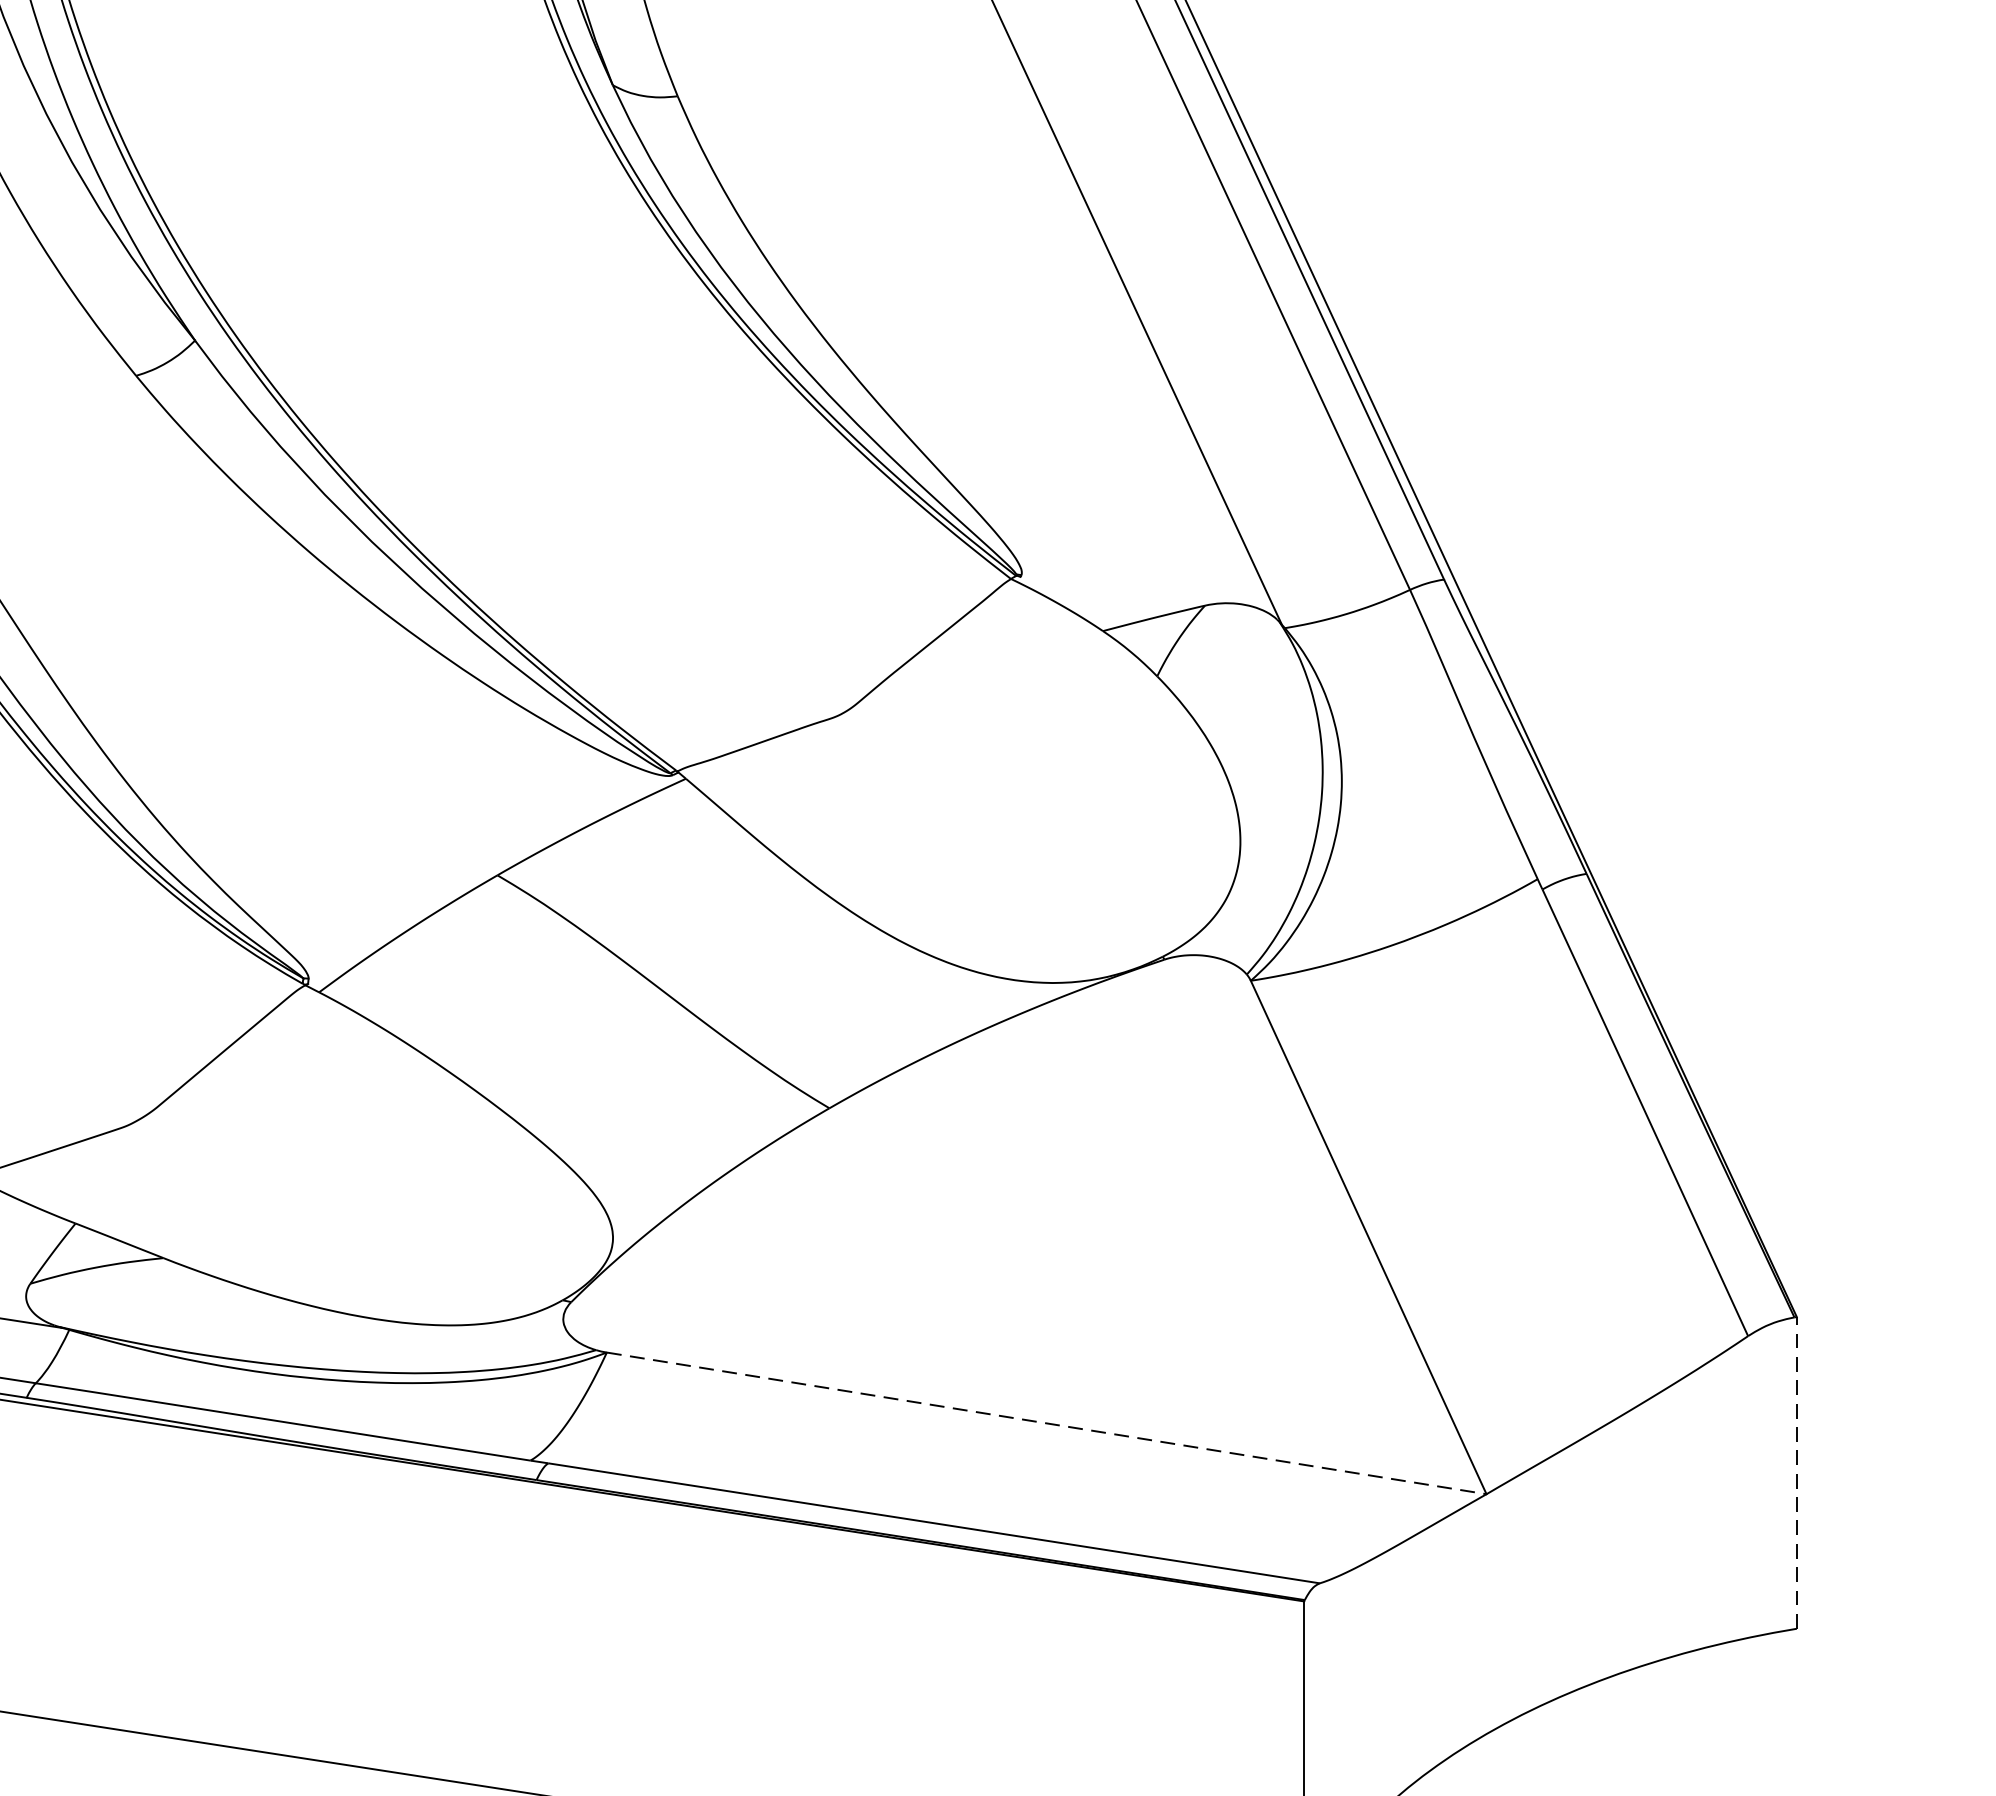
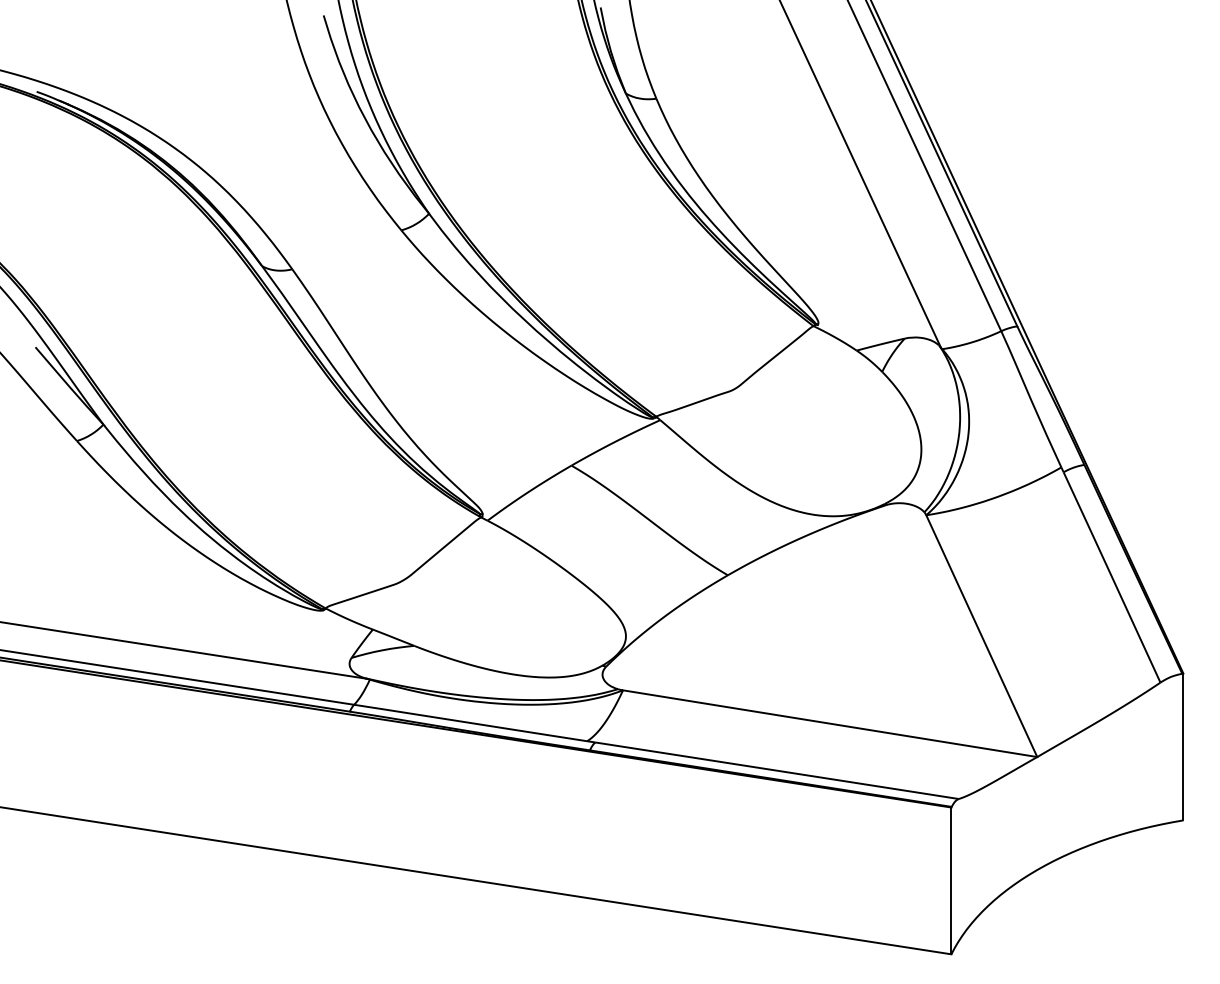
line: (1047, 1422) -> (830, 723), dashed -> solid
line: (1797, 1471) -> (1183, 746), dashed -> solid

